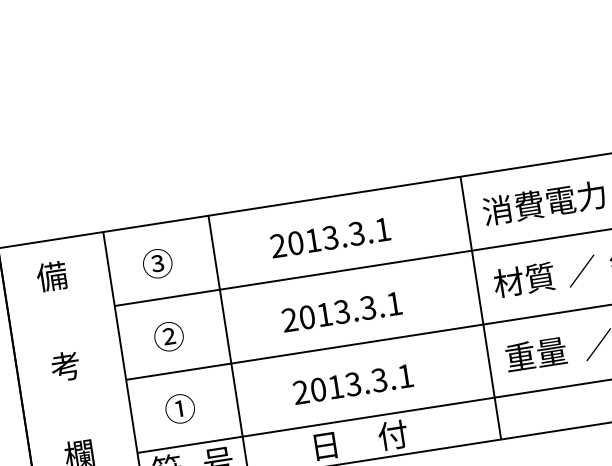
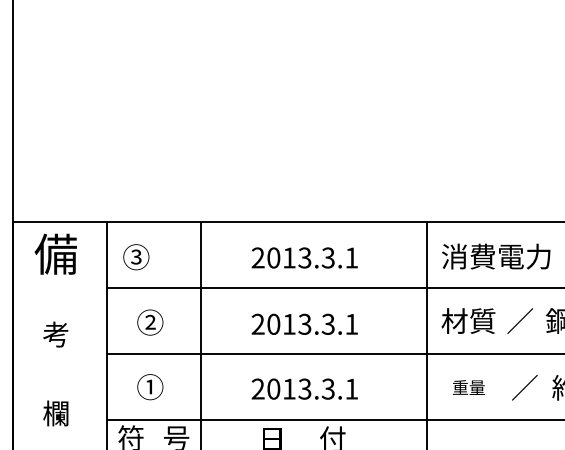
part: (157, 263) -> (136, 257), moved
part: (52, 275) -> (56, 253), size x1.6
part: (535, 354) -> (468, 387), size x0.6

